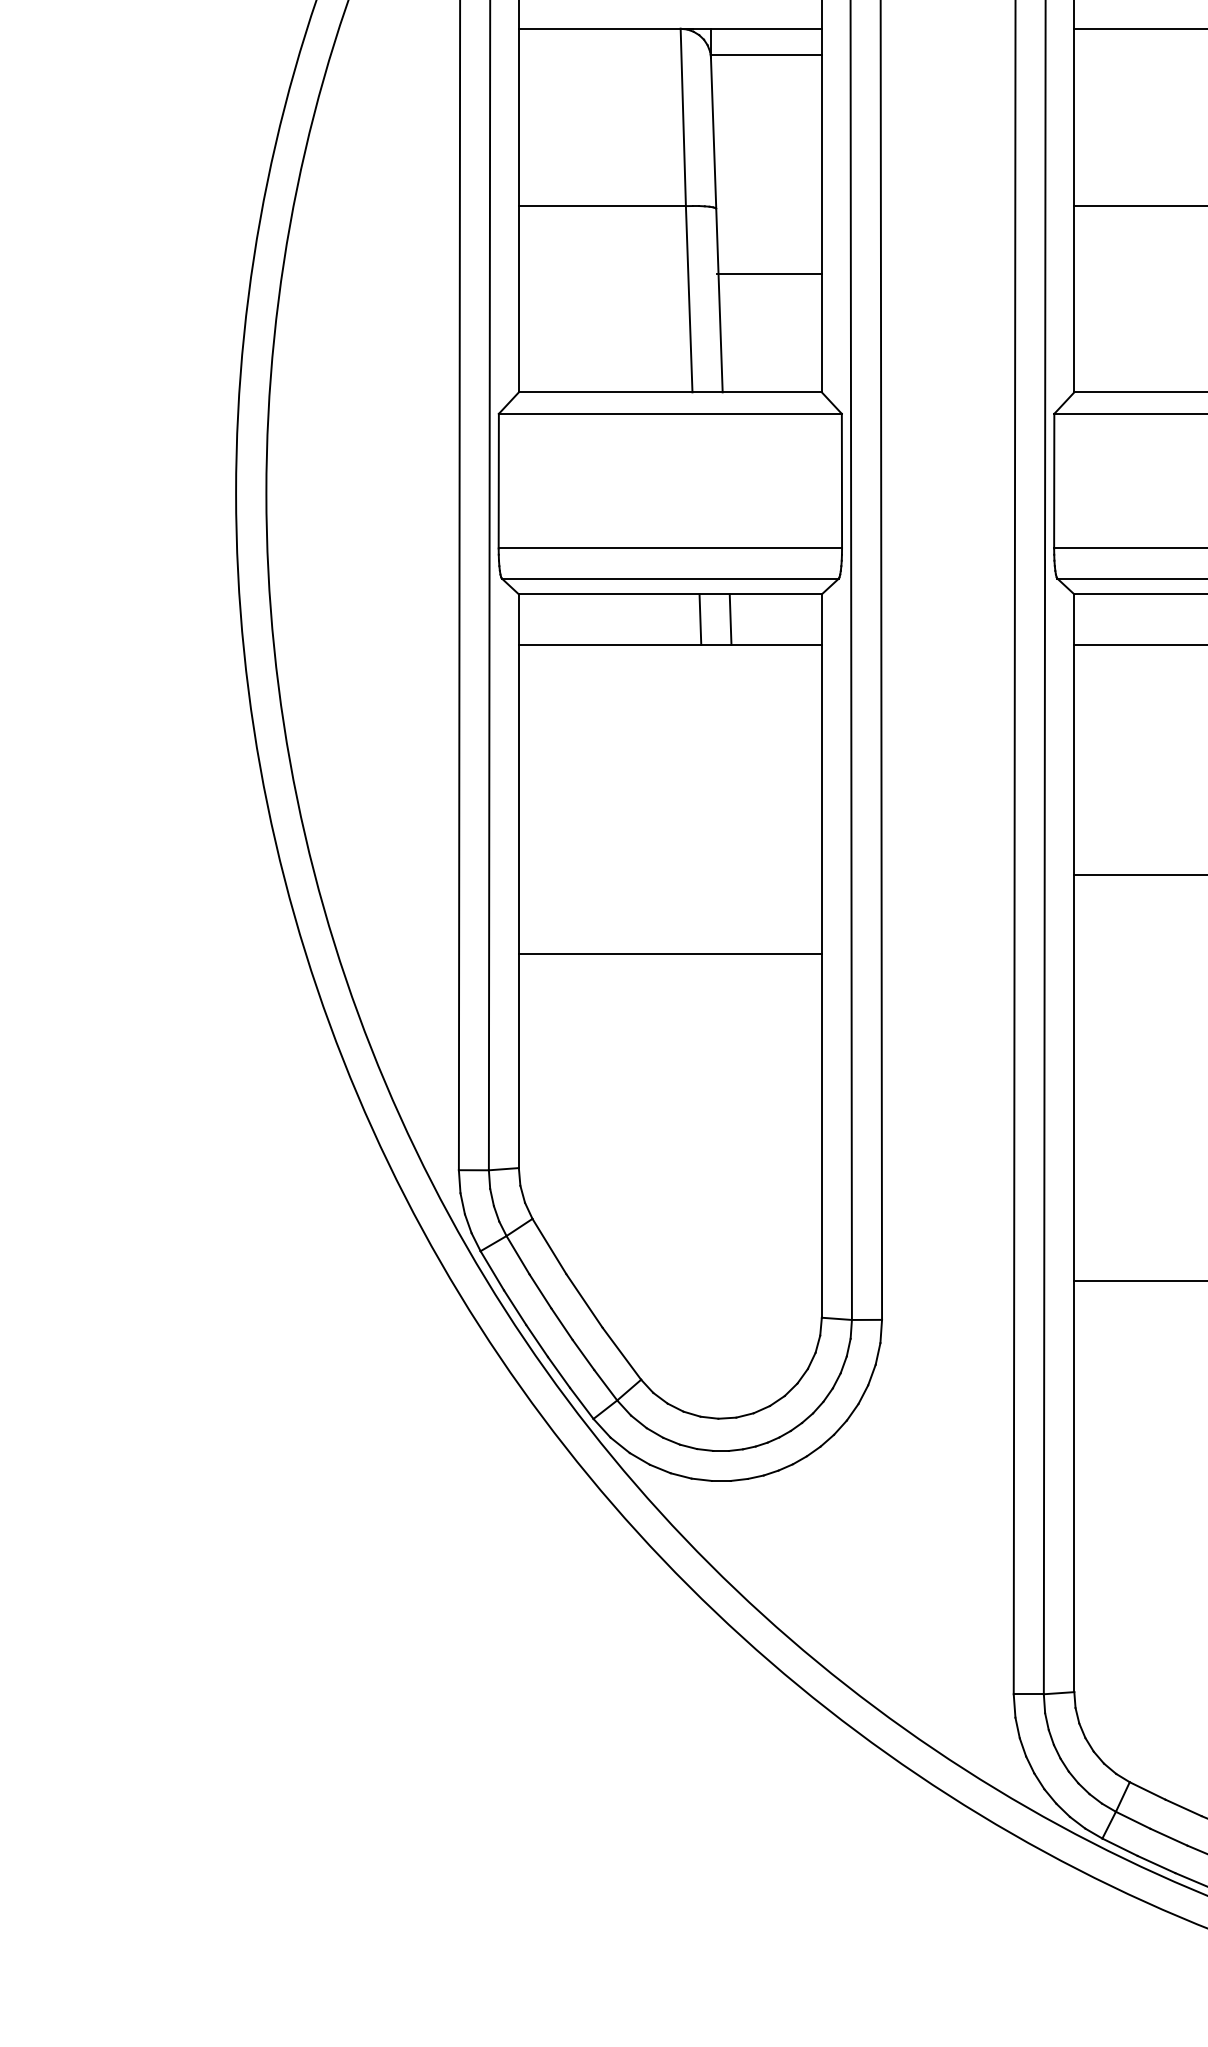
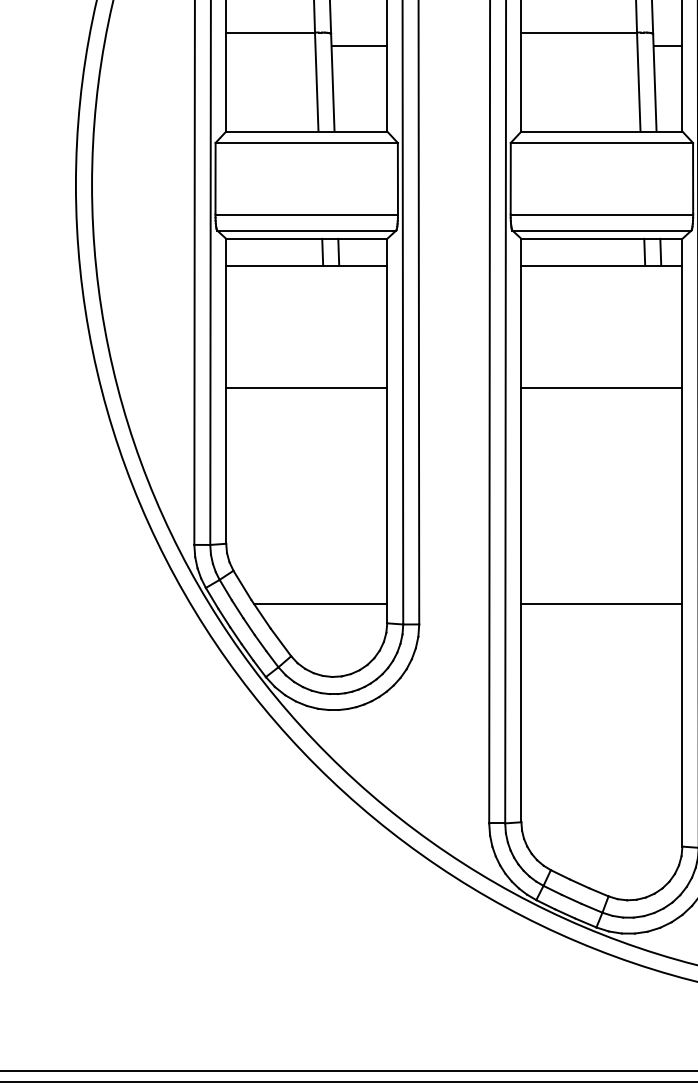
line: (769, 273) -> (359, 45), moved
line: (669, 954) -> (306, 388), moved
line: (696, 1280) -> (320, 603), added

